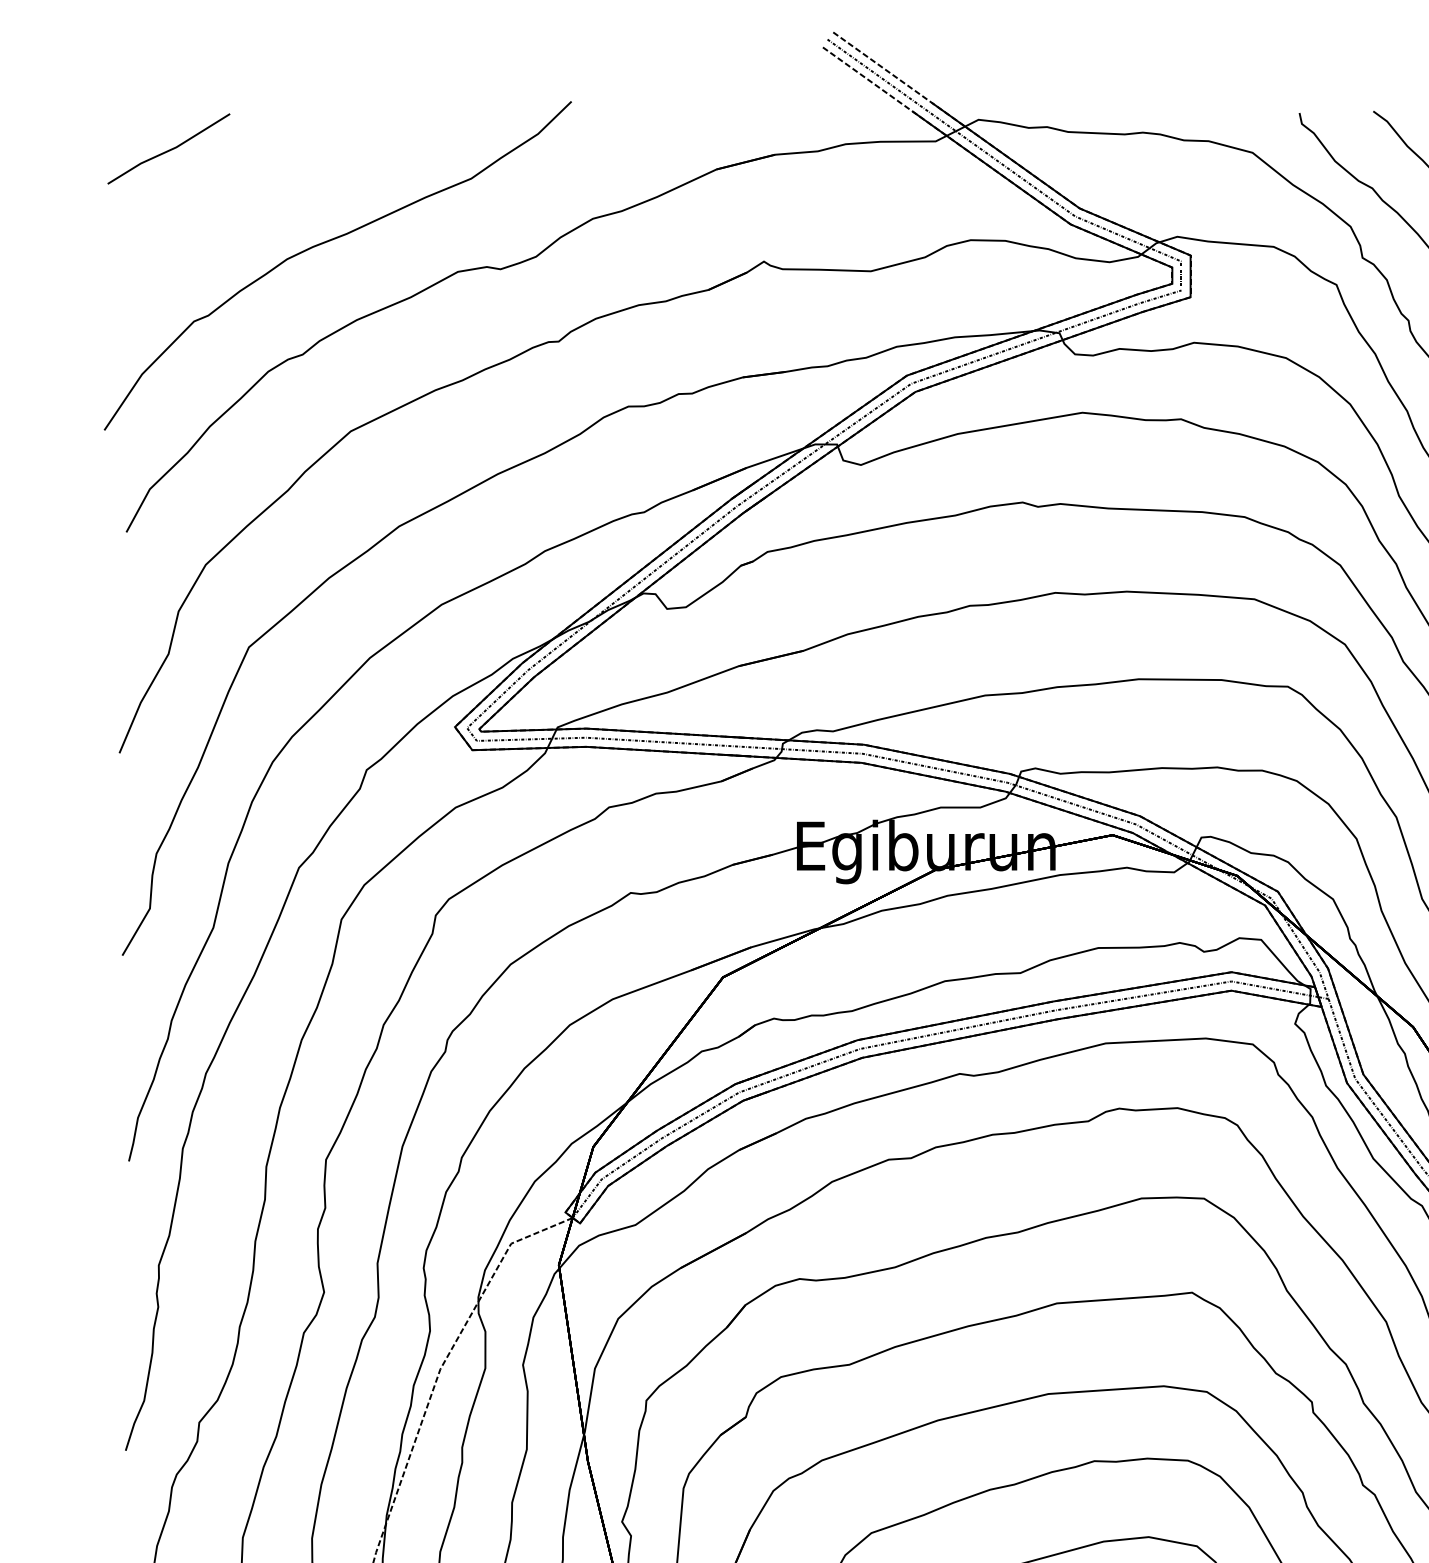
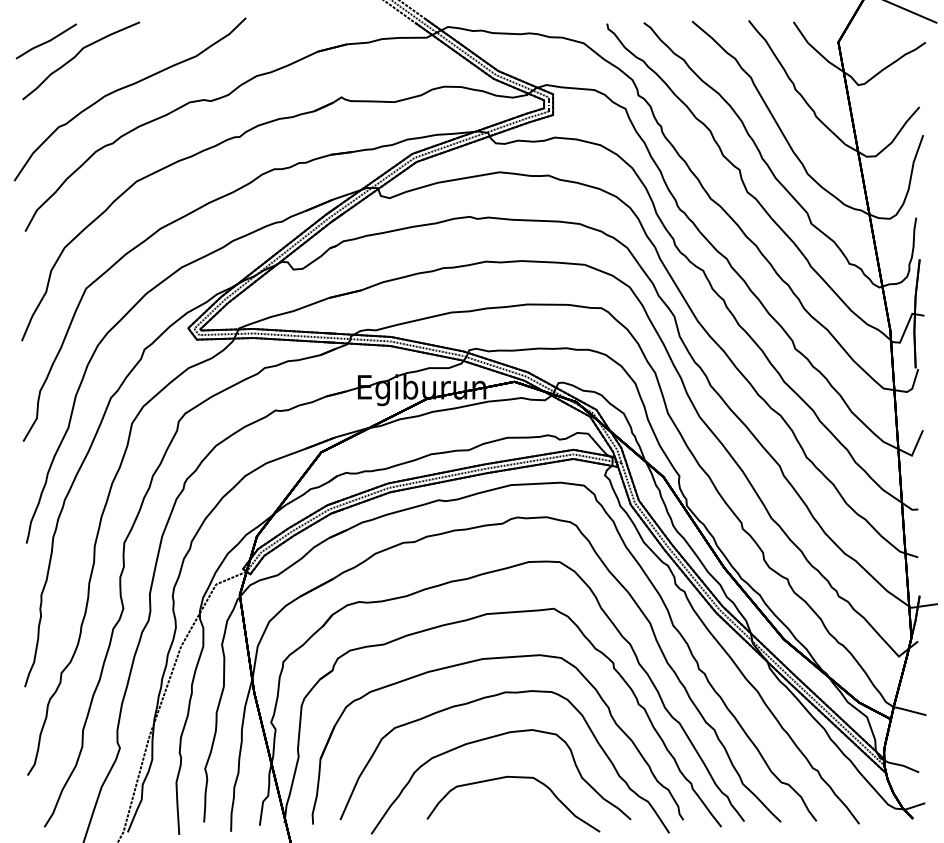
curve: (231, 177) -> (77, 55), added

